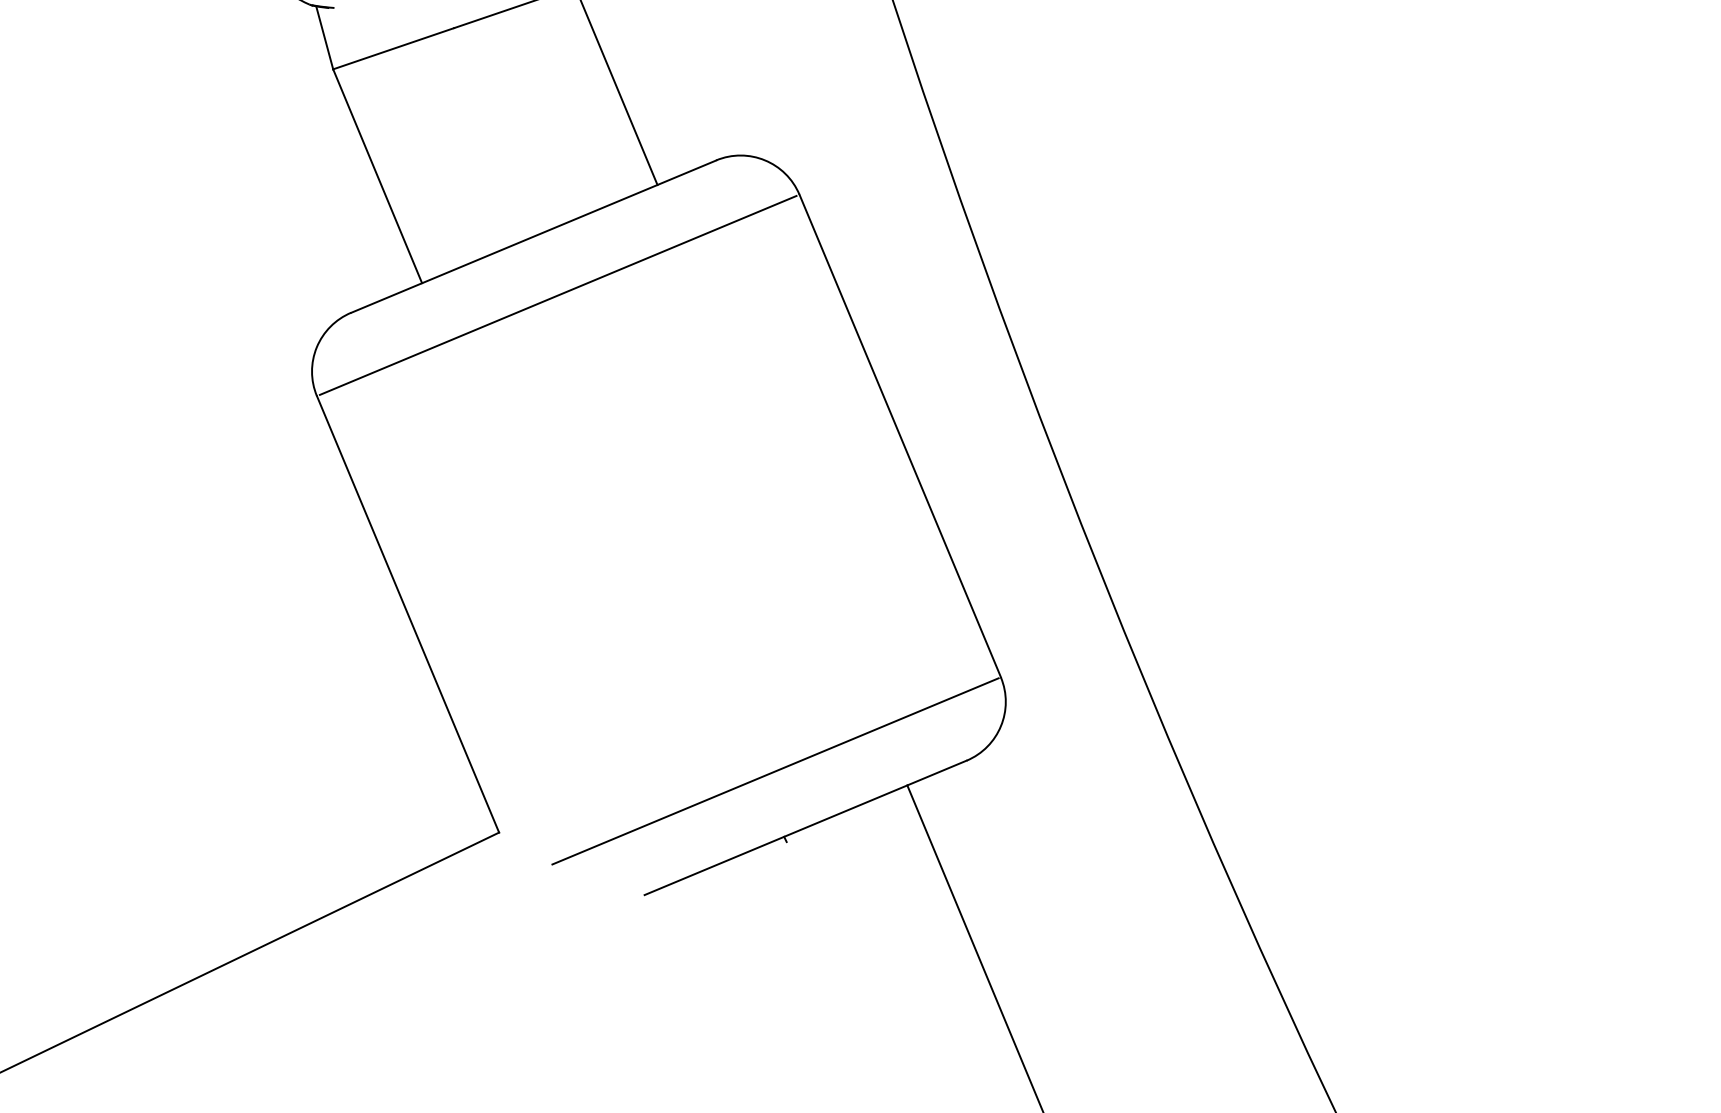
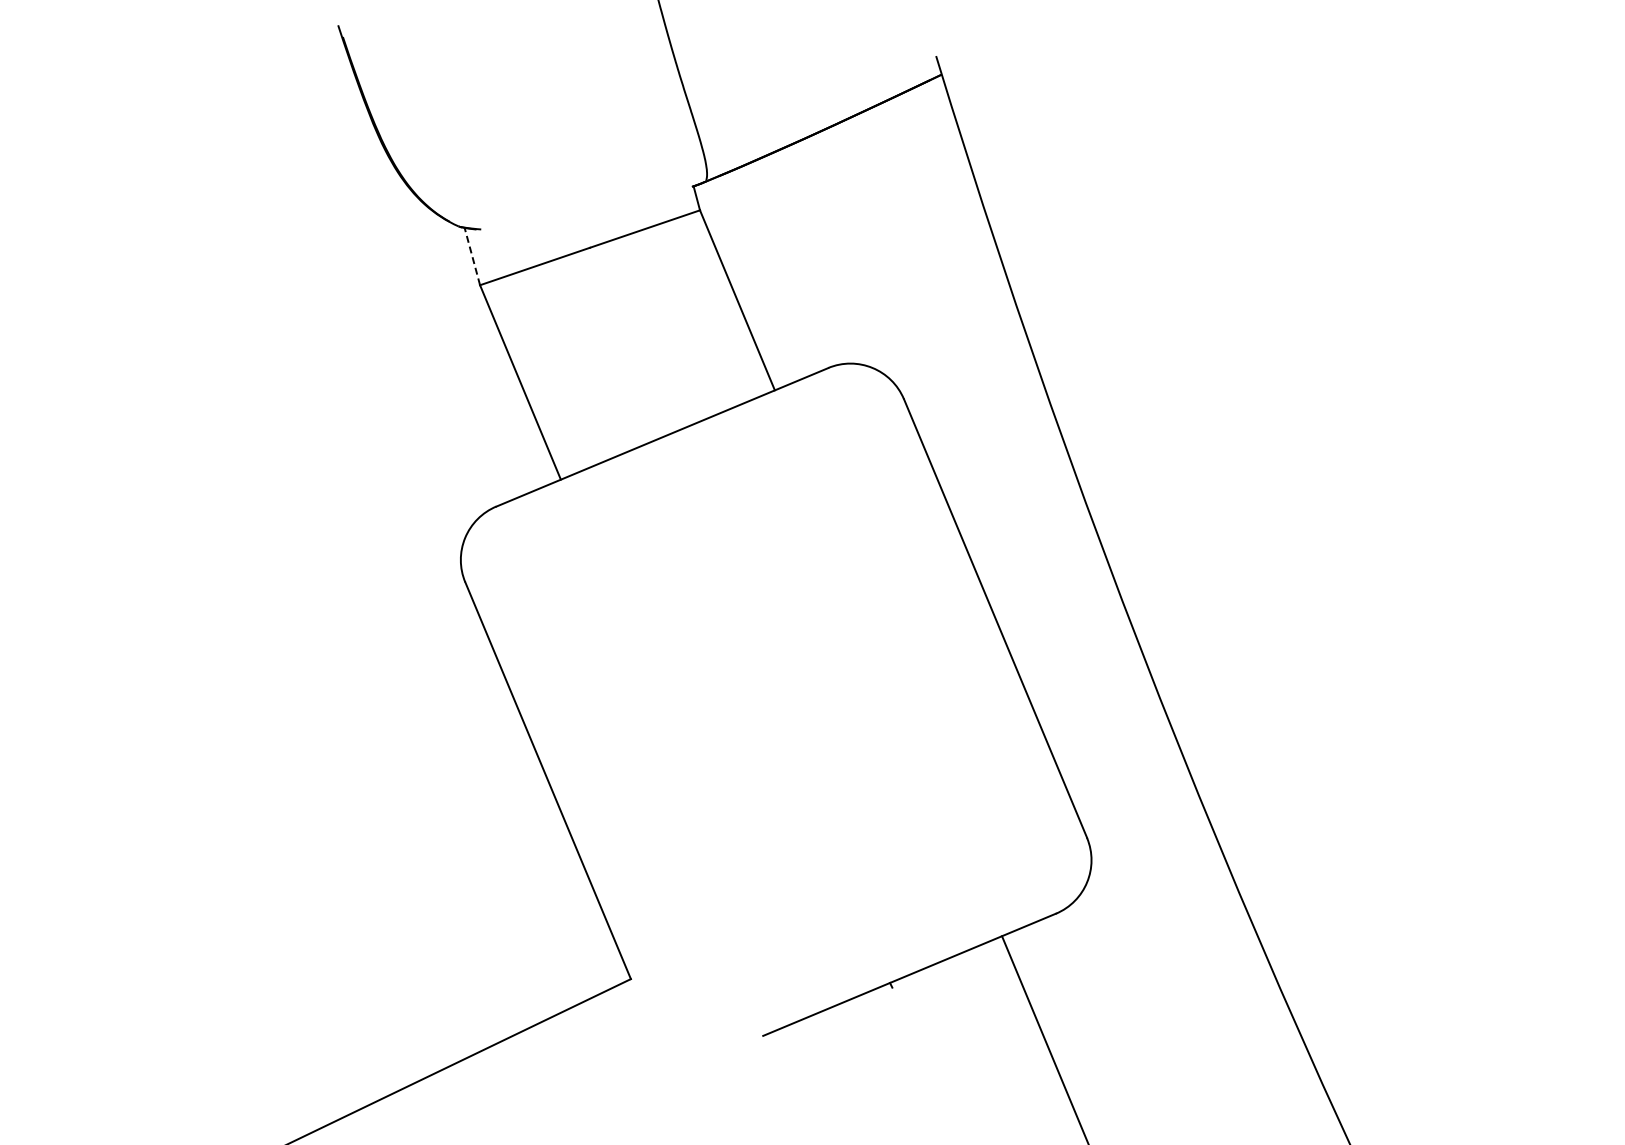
line: (324, 37) -> (472, 256), solid -> dashed
line: (558, 295) -> (684, 490), removed
line: (775, 771) -> (882, 923), removed

